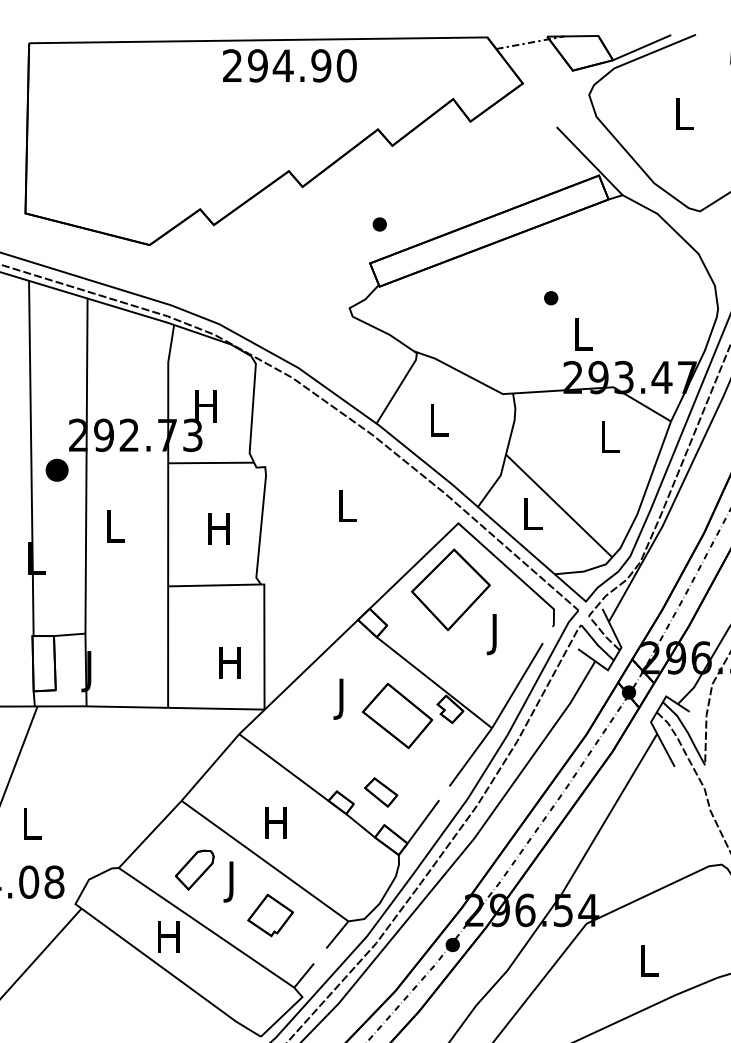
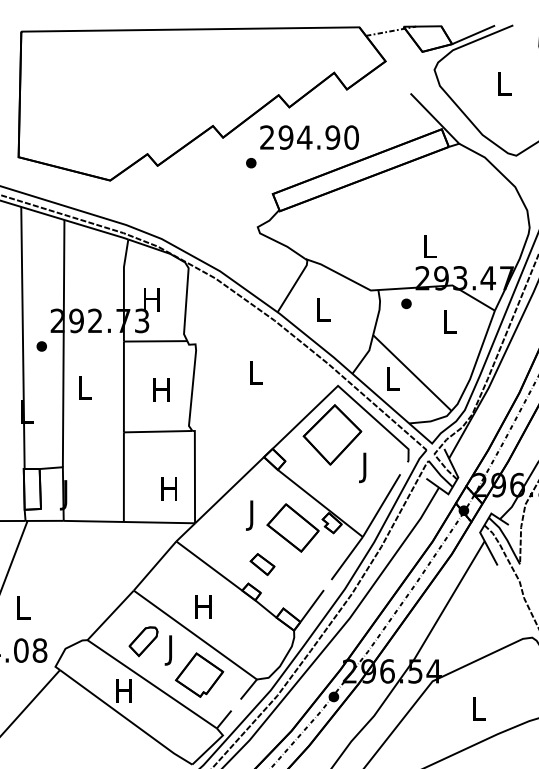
text: (289, 65) -> (309, 137), moved
part: (379, 224) -> (251, 163), moved
part: (551, 298) -> (406, 304), moved
part: (56, 469) -> (41, 346), size x0.62
part: (381, 792) -> (262, 564), moved
part: (270, 915) -> (199, 675), size x1.43

